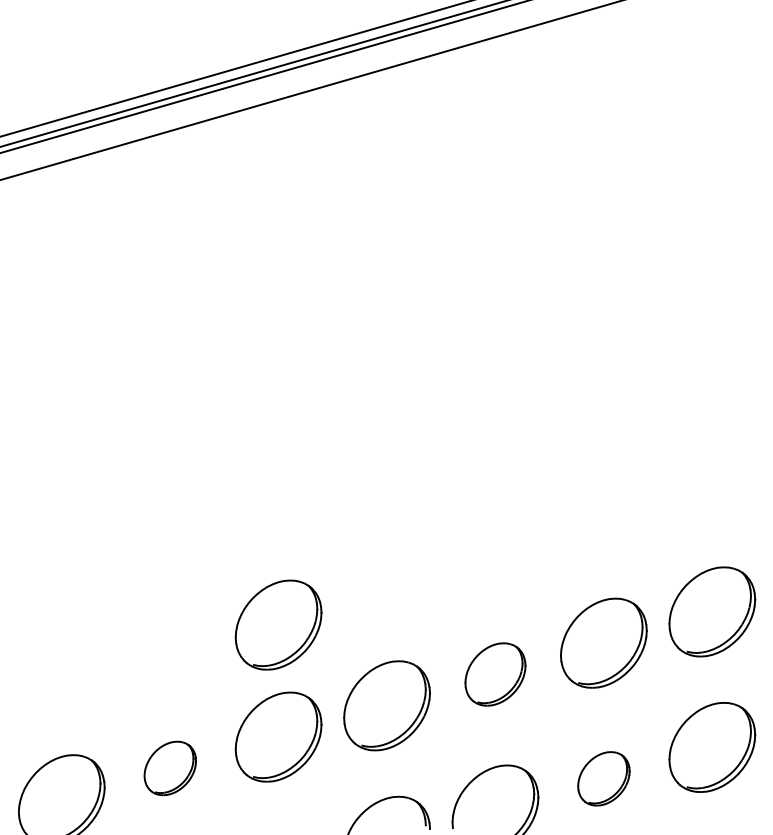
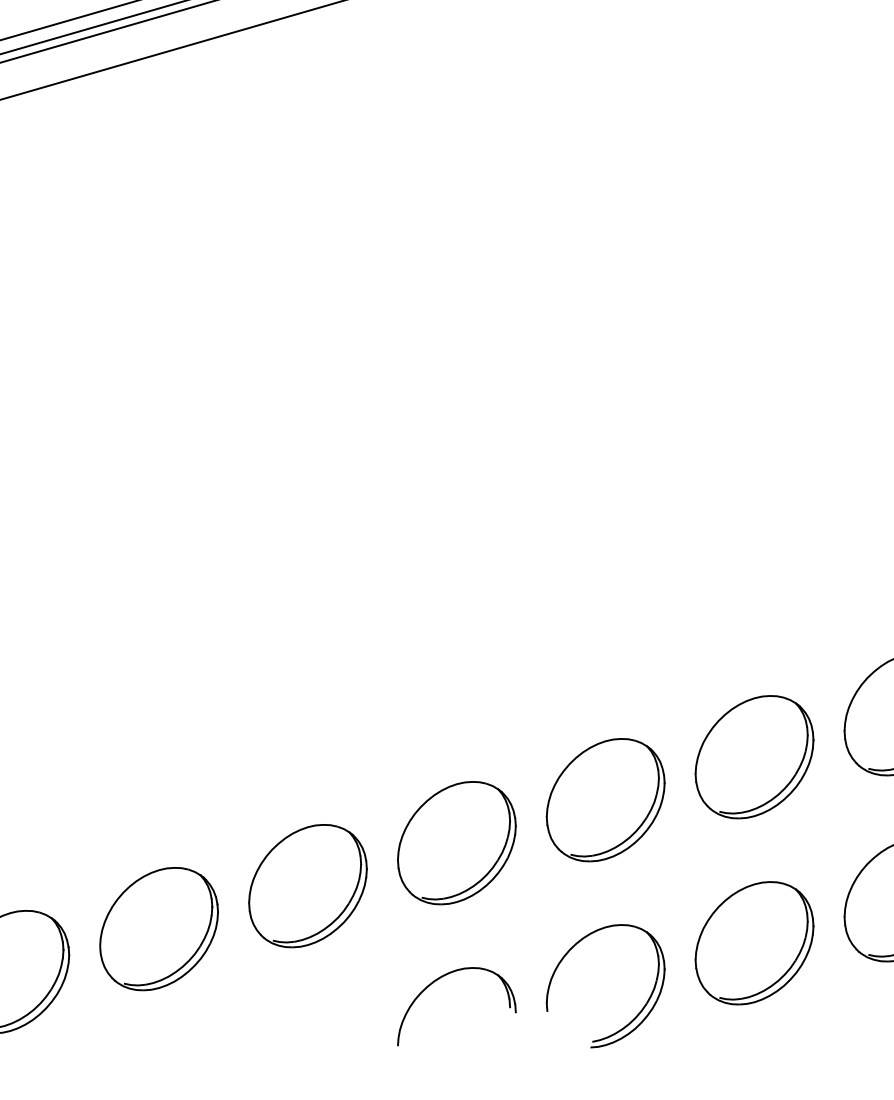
part: (278, 624) -> (307, 731), removed
part: (495, 674) -> (605, 800), size x1.43
part: (170, 768) -> (159, 929), size x1.67
part: (603, 778) -> (754, 942), size x1.67

